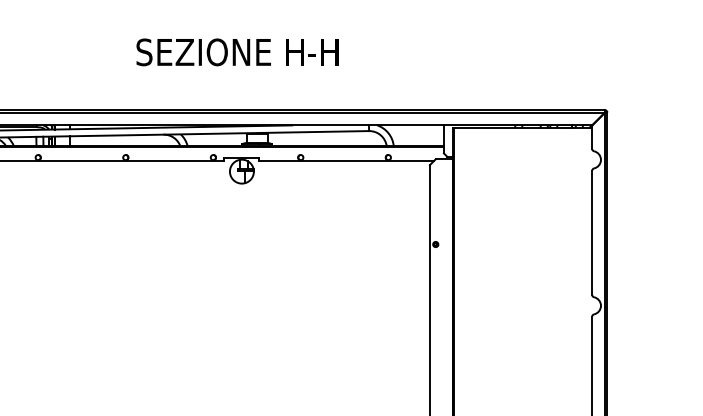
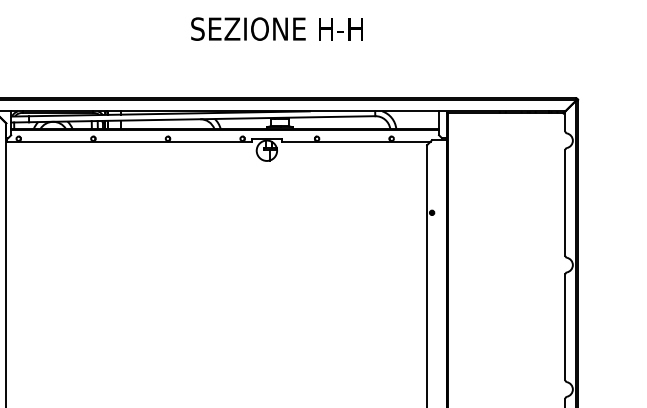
text: (236, 51) -> (276, 28), moved

